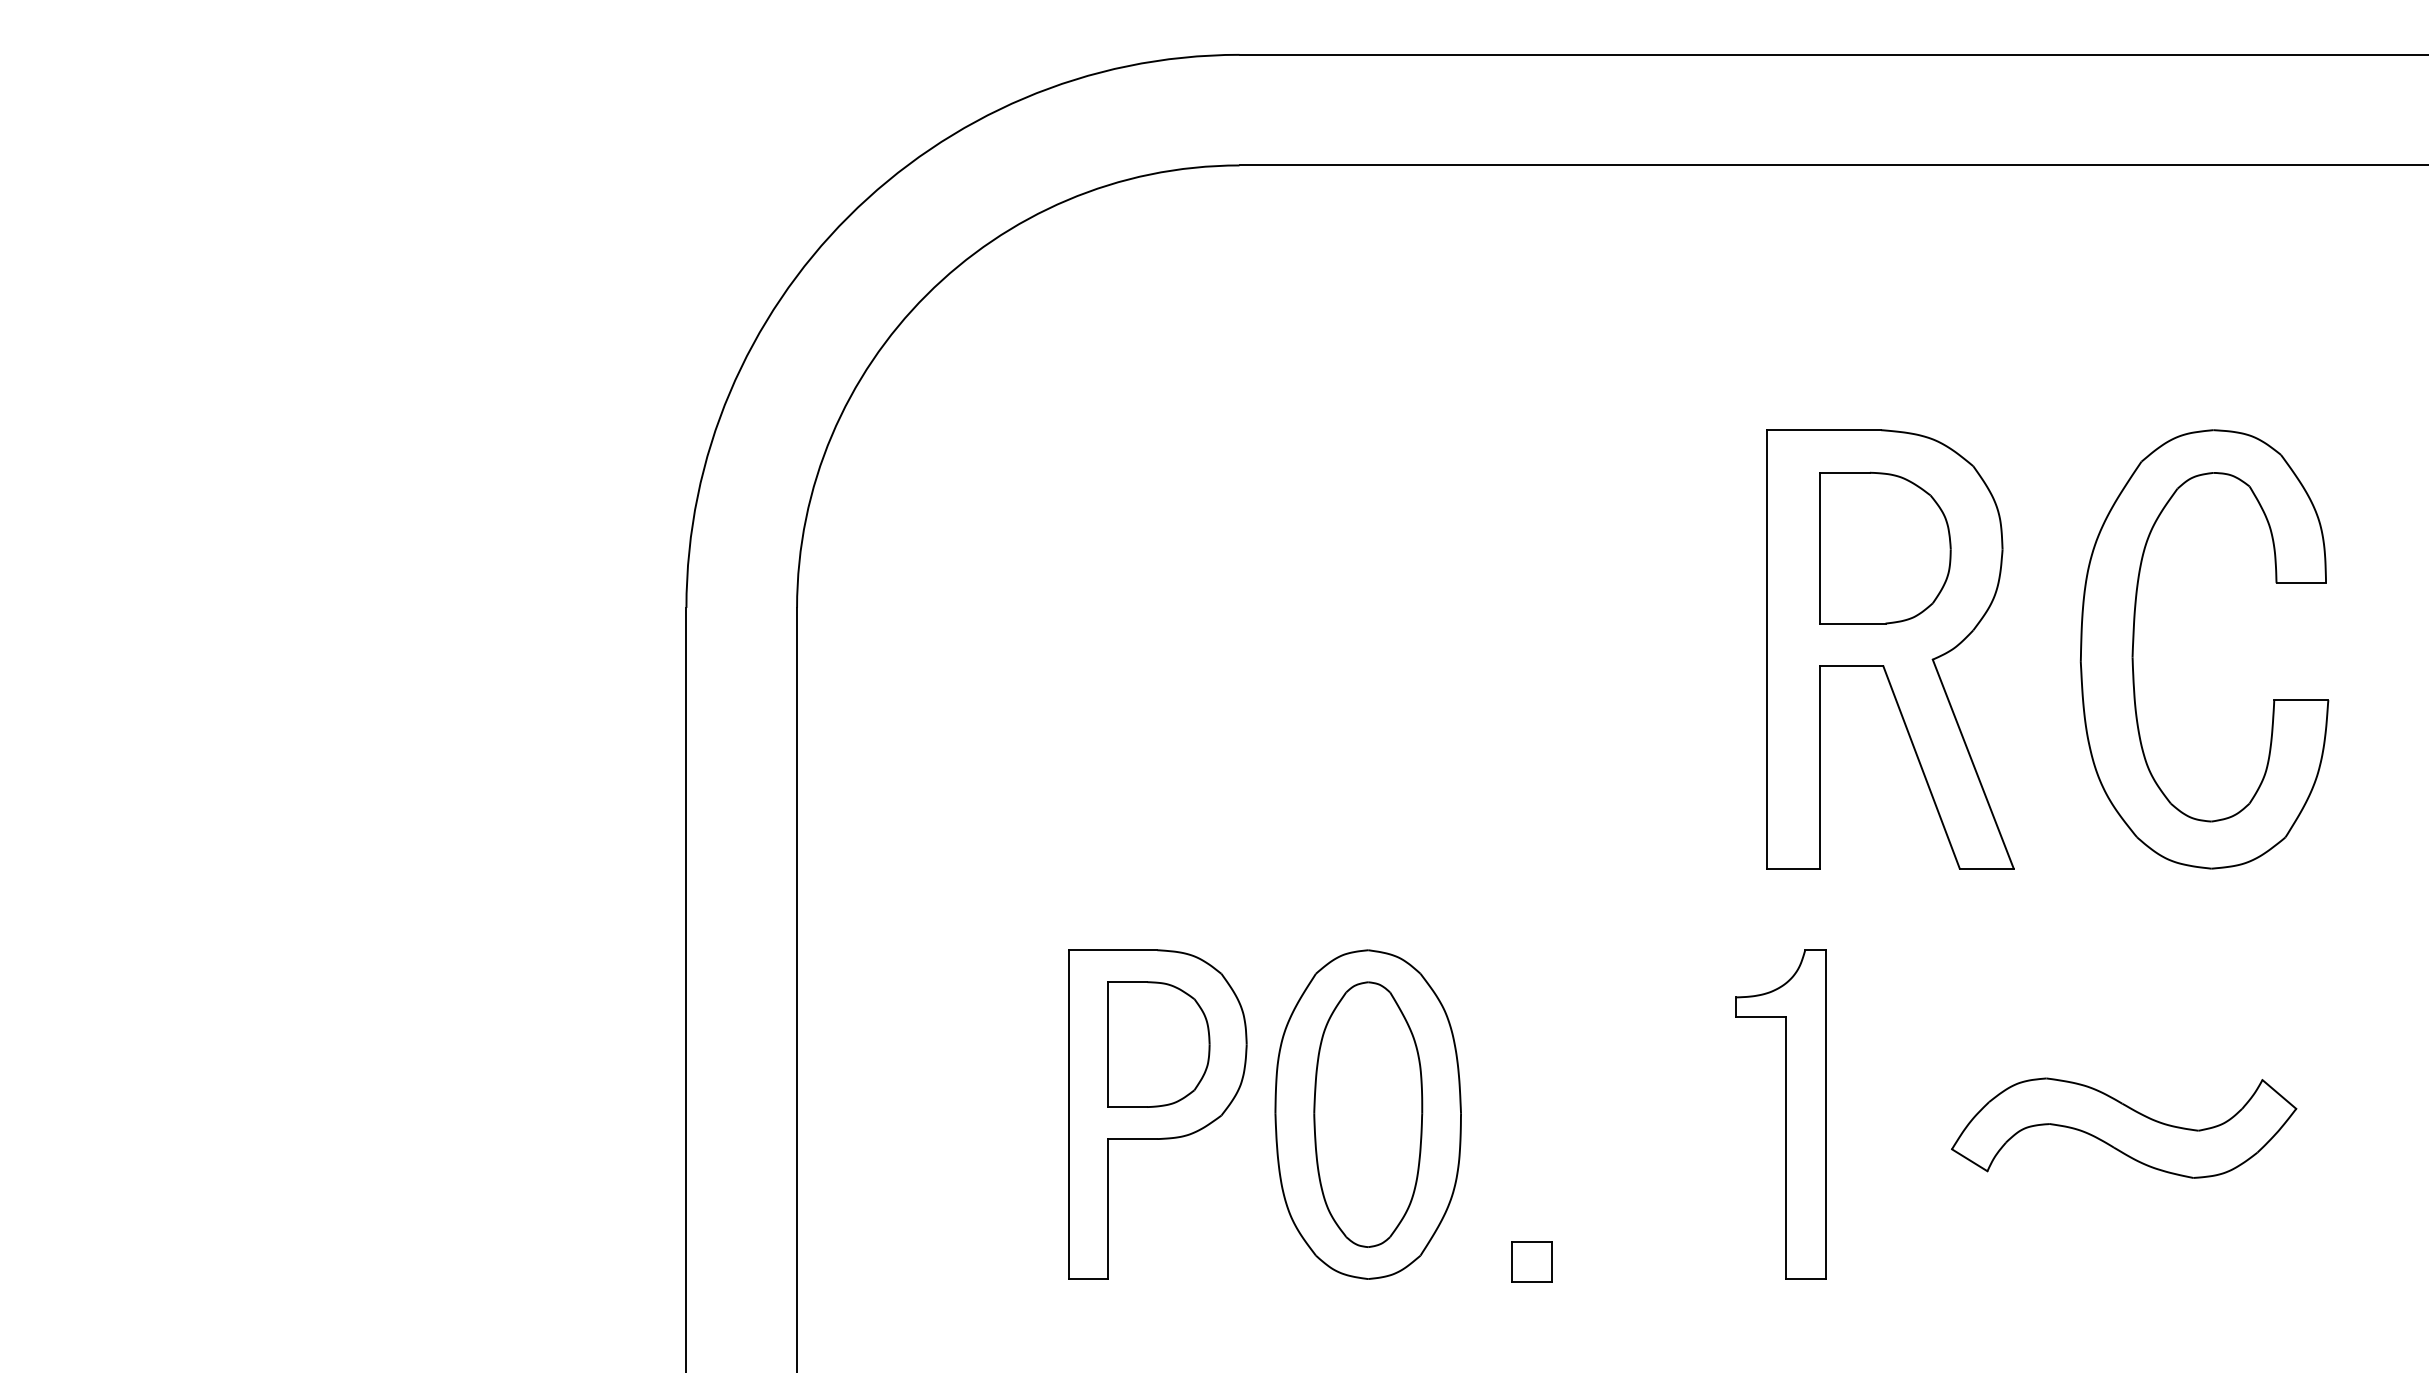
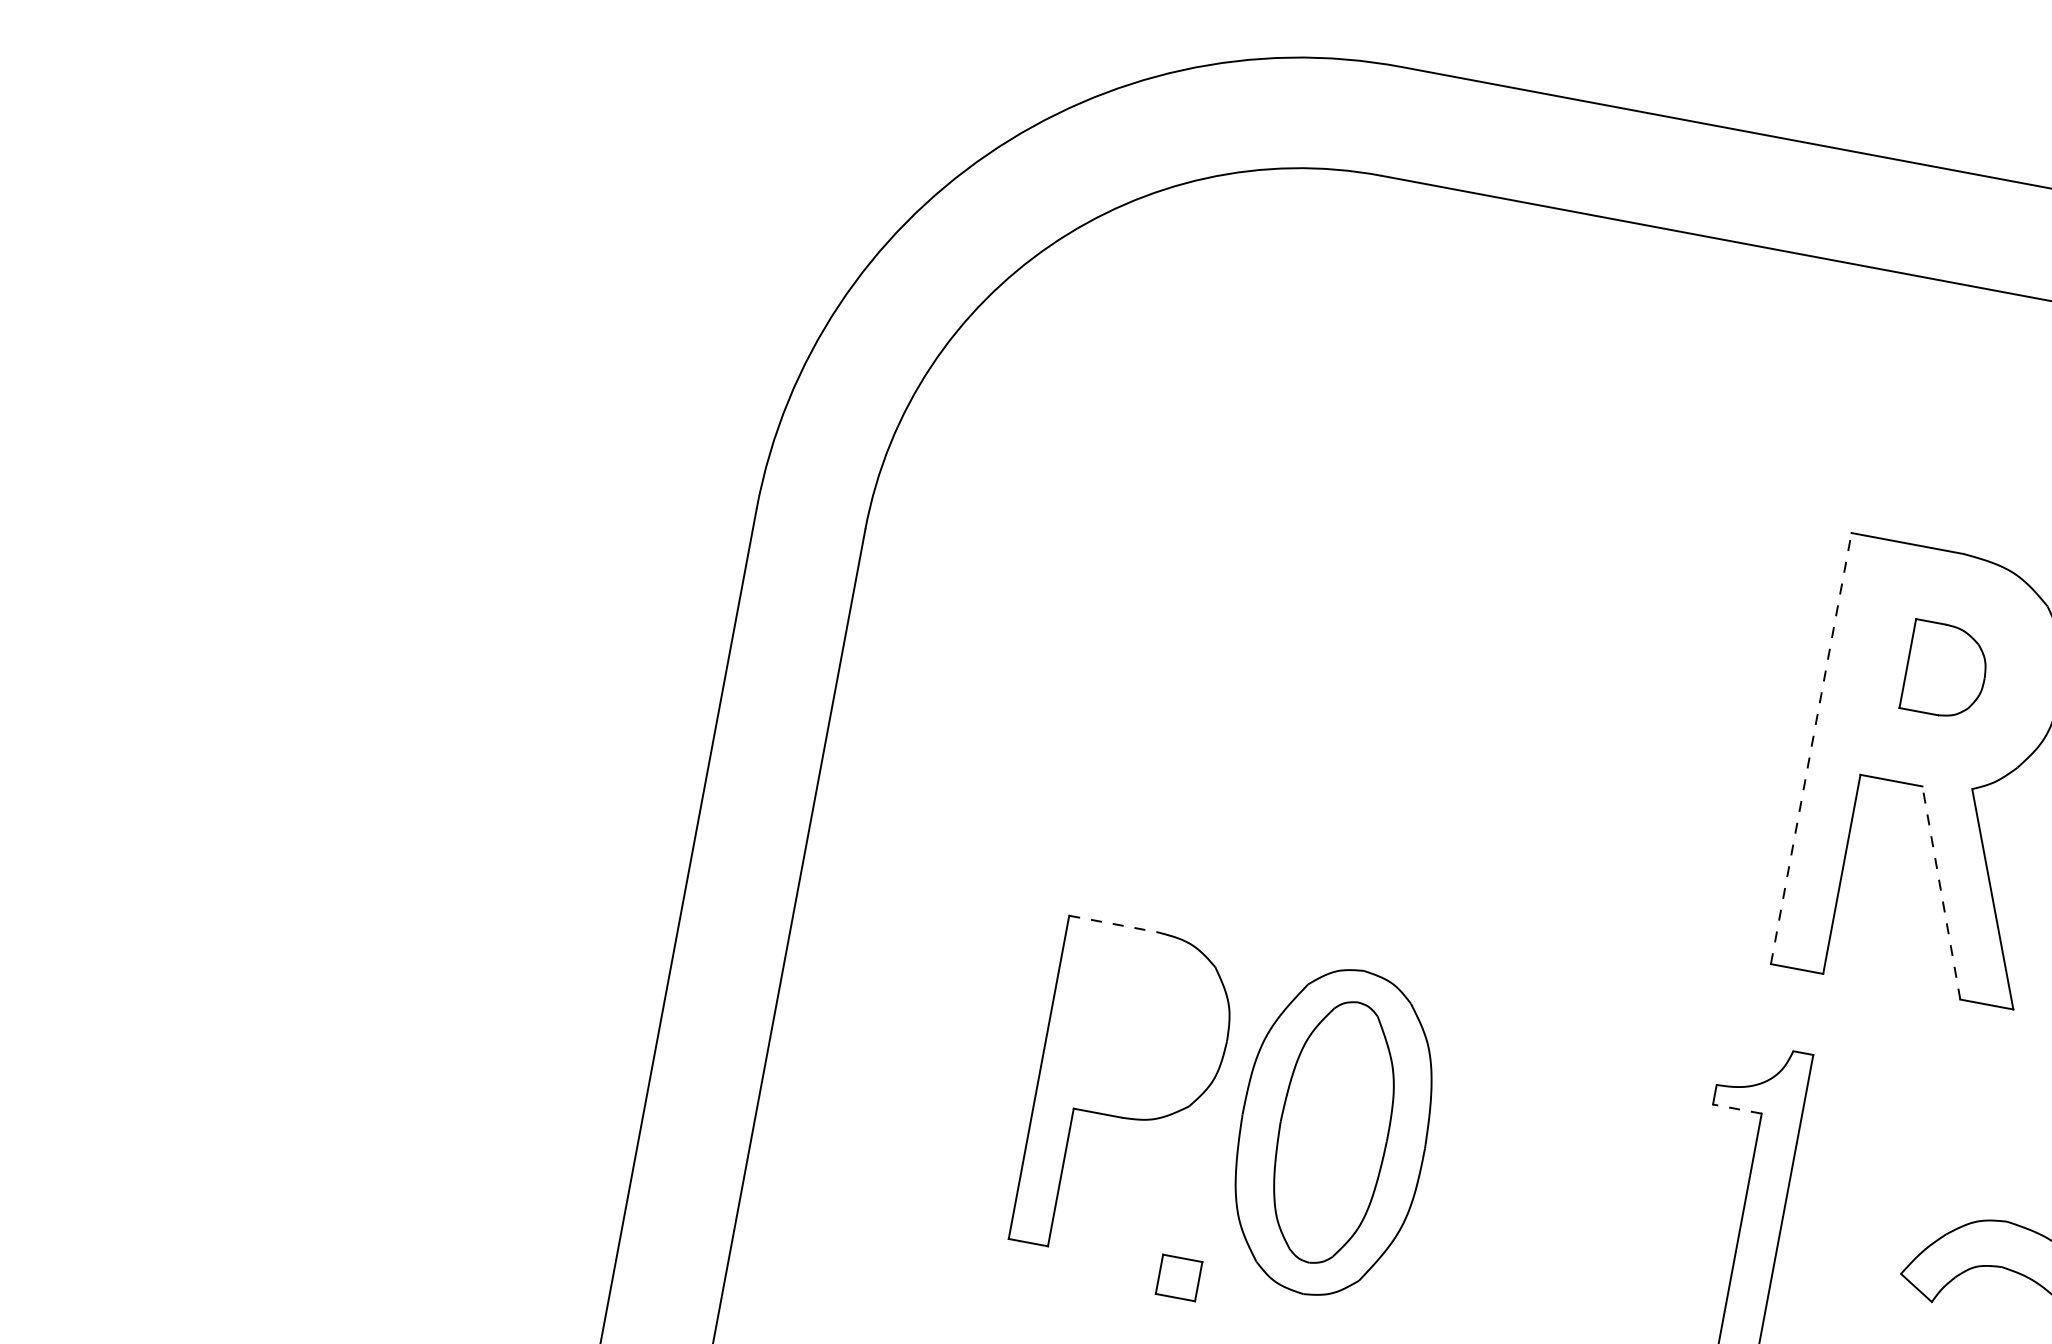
part: (1885, 547) -> (1946, 670), size x0.6
line: (1767, 648) -> (1811, 747), solid -> dashed
line: (1921, 766) -> (1941, 892), solid -> dashed
line: (1113, 950) -> (1113, 924), solid -> dashed
line: (1760, 1017) -> (1737, 1109), solid -> dashed
part: (1158, 1044) -> (1140, 1024), removed
part: (1531, 1261) -> (1178, 1277), moved

